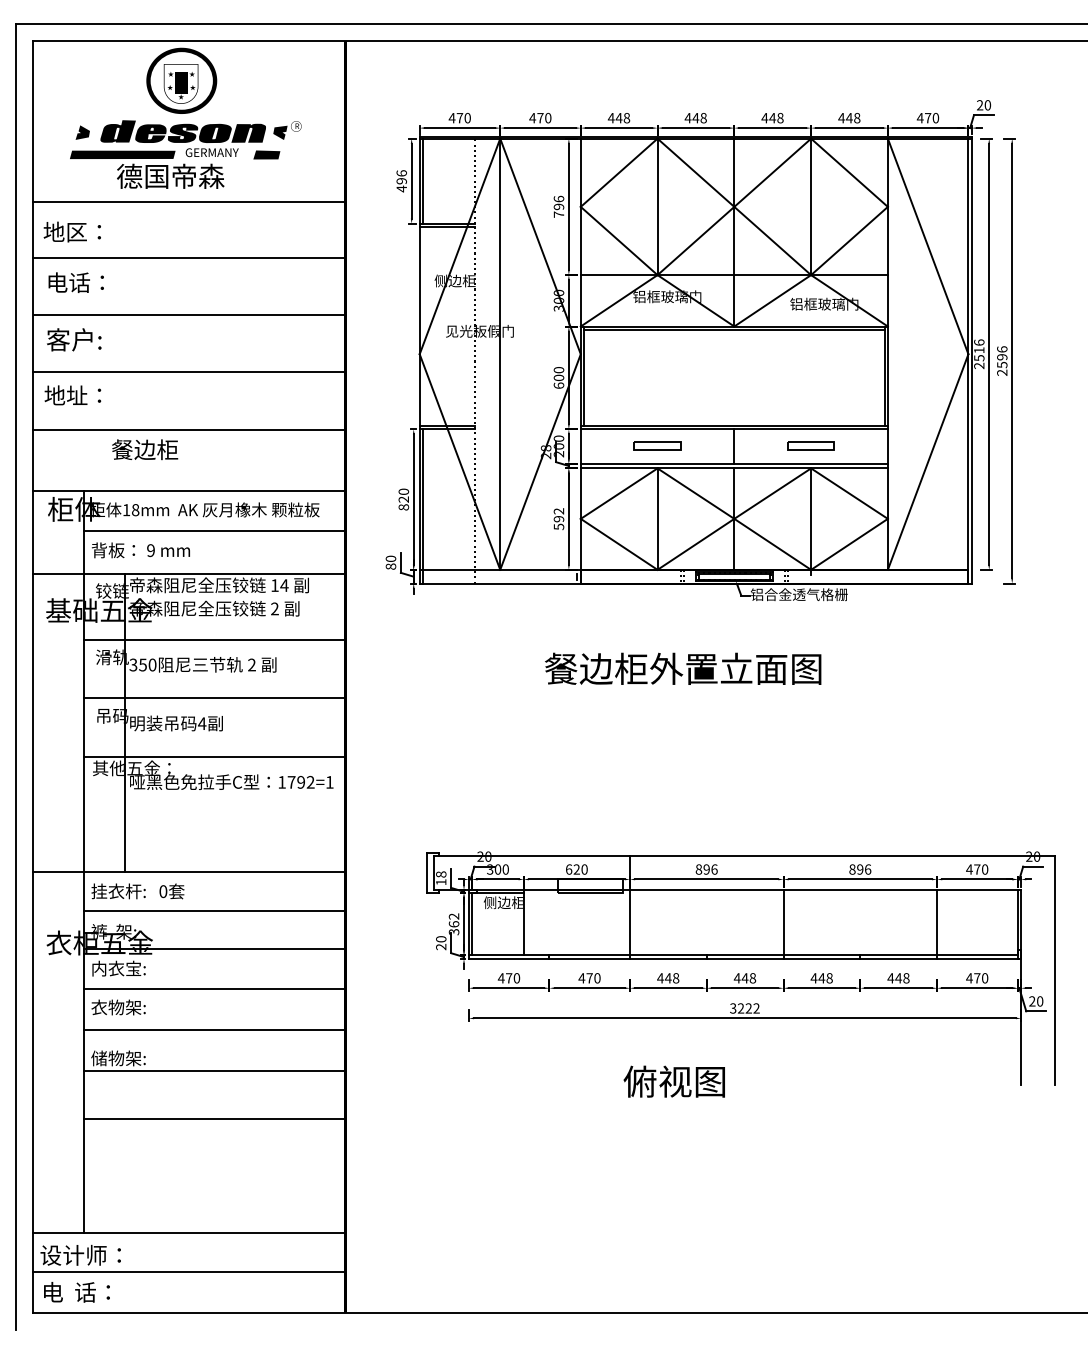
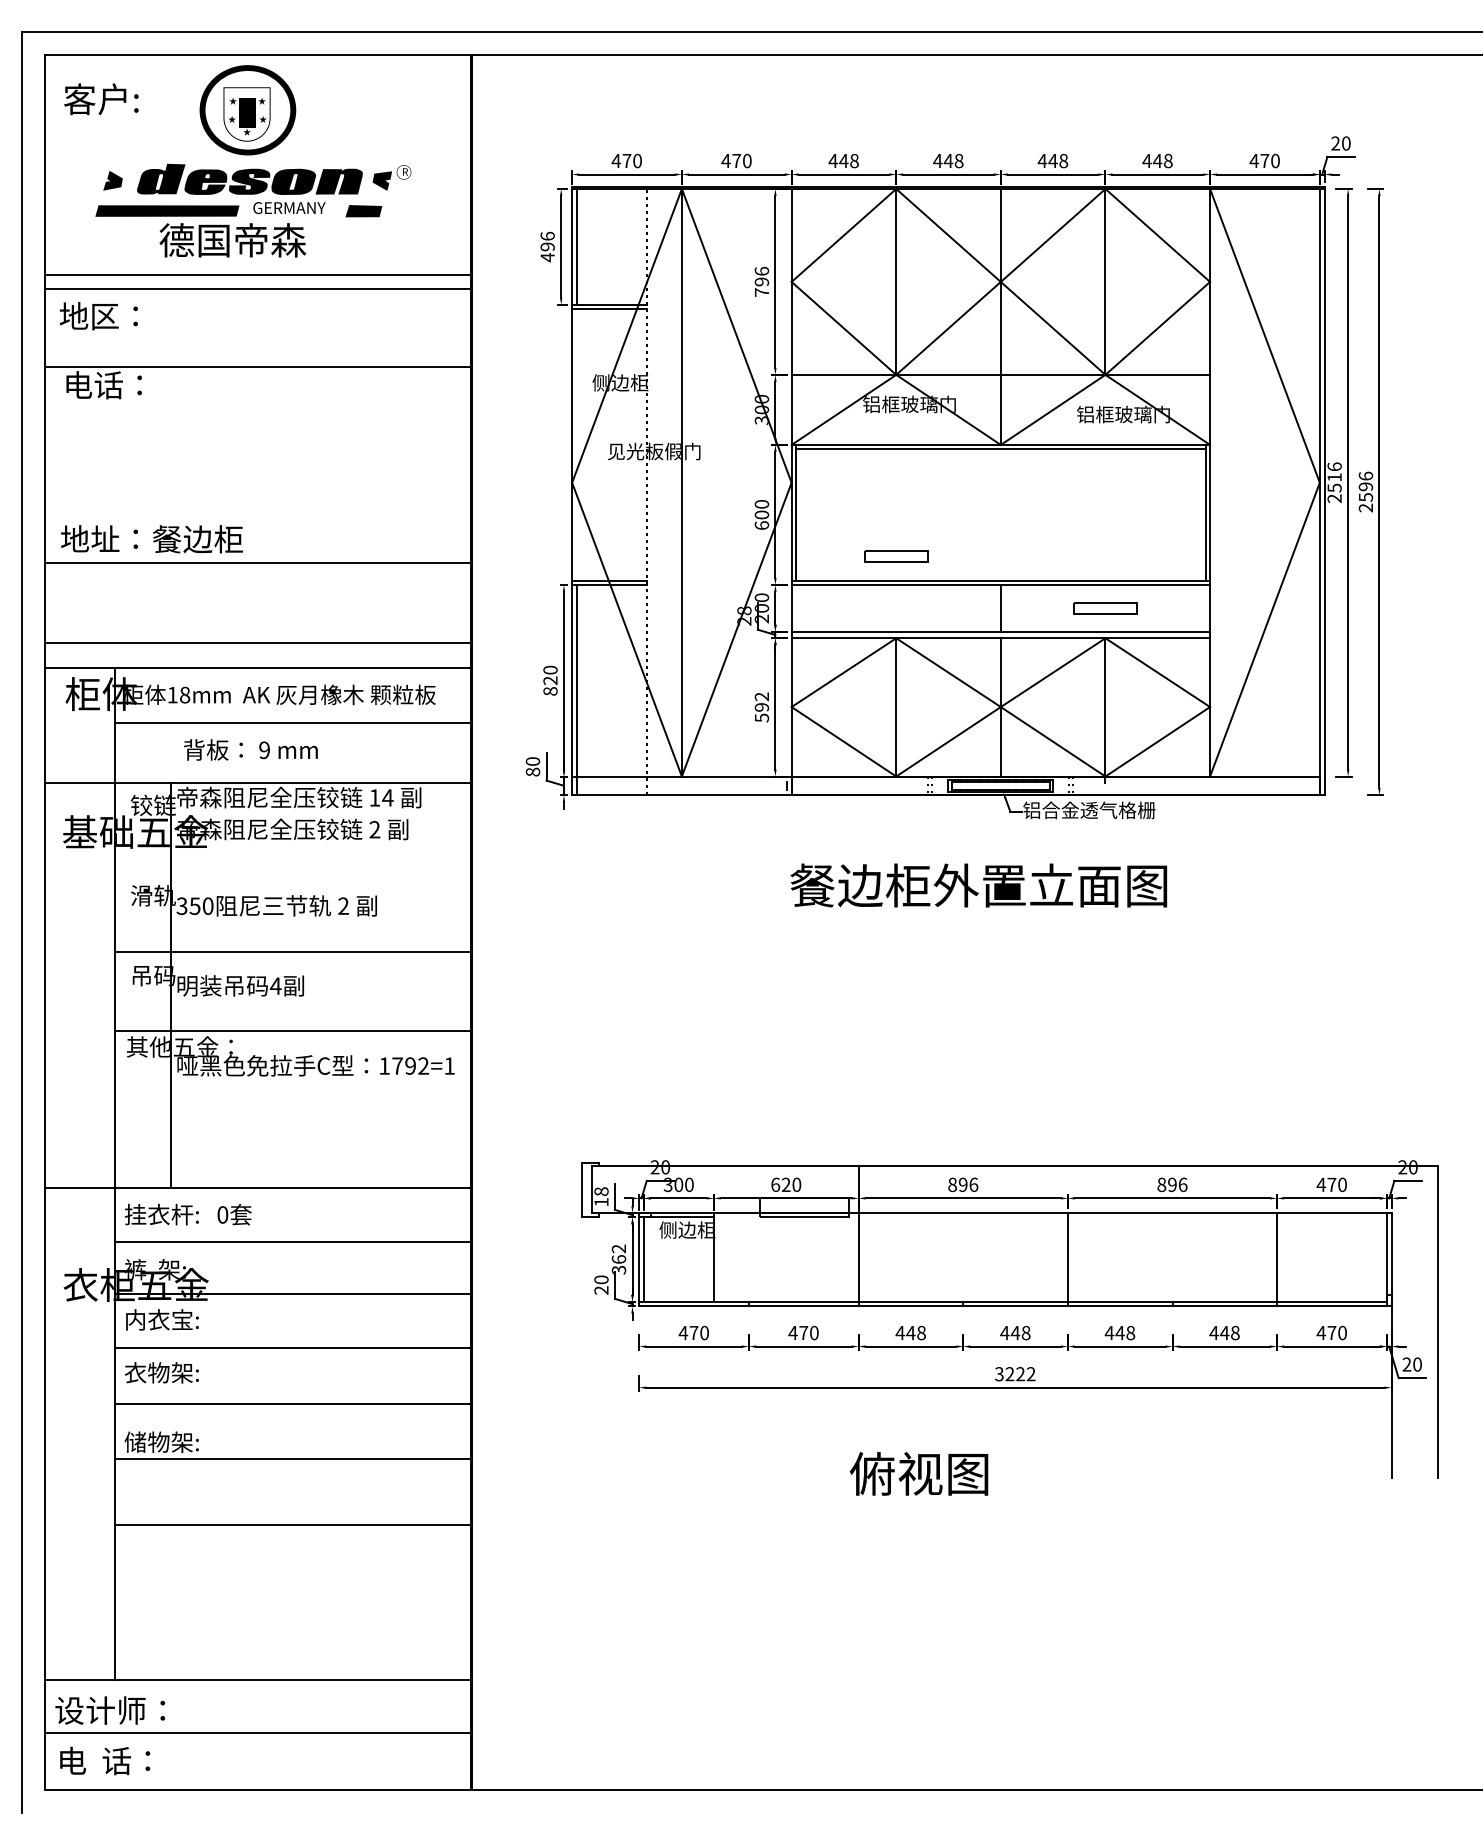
line: (188, 258) -> (257, 289), moved
line: (189, 314) -> (258, 367), moved
text: (74, 339) -> (101, 98), moved
line: (188, 372) -> (257, 563), moved
line: (188, 429) -> (257, 642), moved
part: (657, 445) -> (896, 555), moved
text: (145, 449) -> (198, 538), moved
text: (140, 550) -> (250, 750), moved
line: (214, 639) -> (292, 871), removed
text: (683, 668) -> (979, 885), moved

